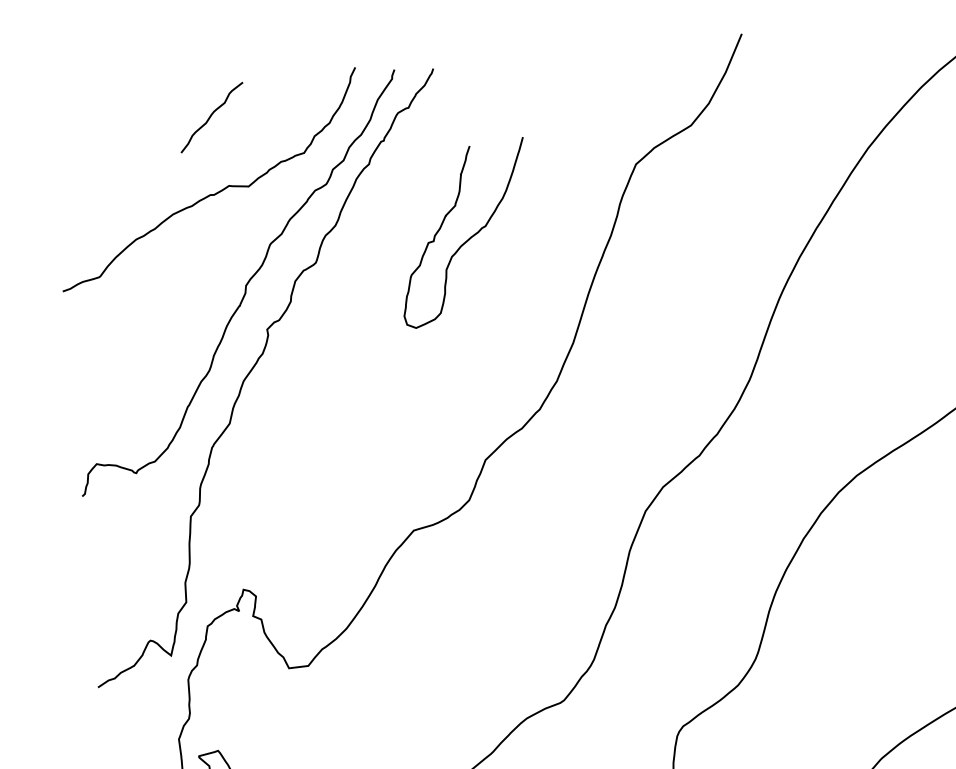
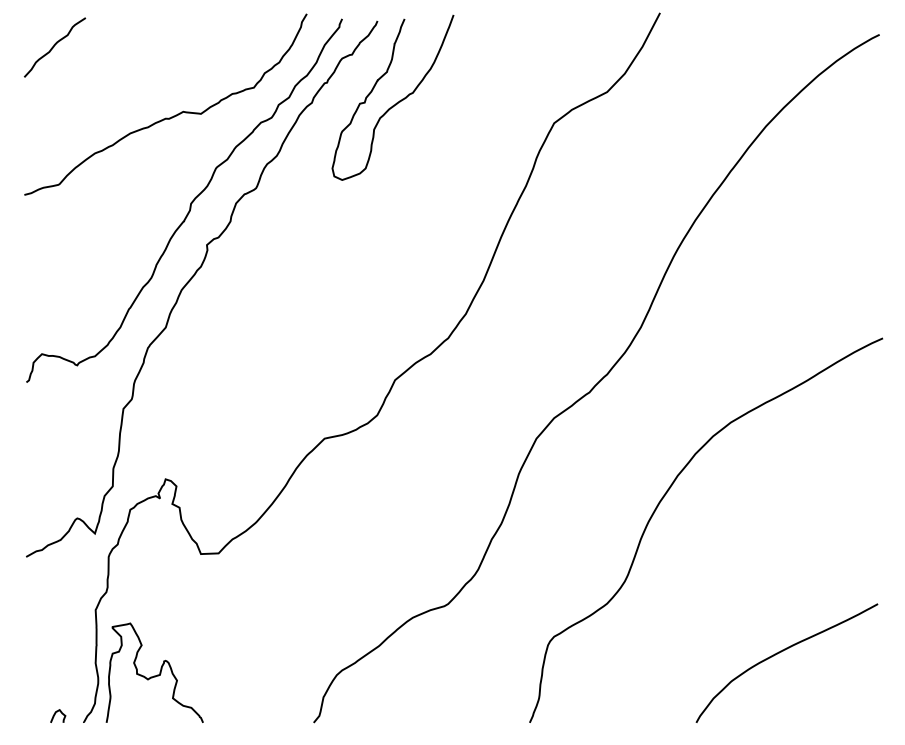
curve: (211, 117) -> (54, 47), moved
curve: (468, 238) -> (396, 102), moved

